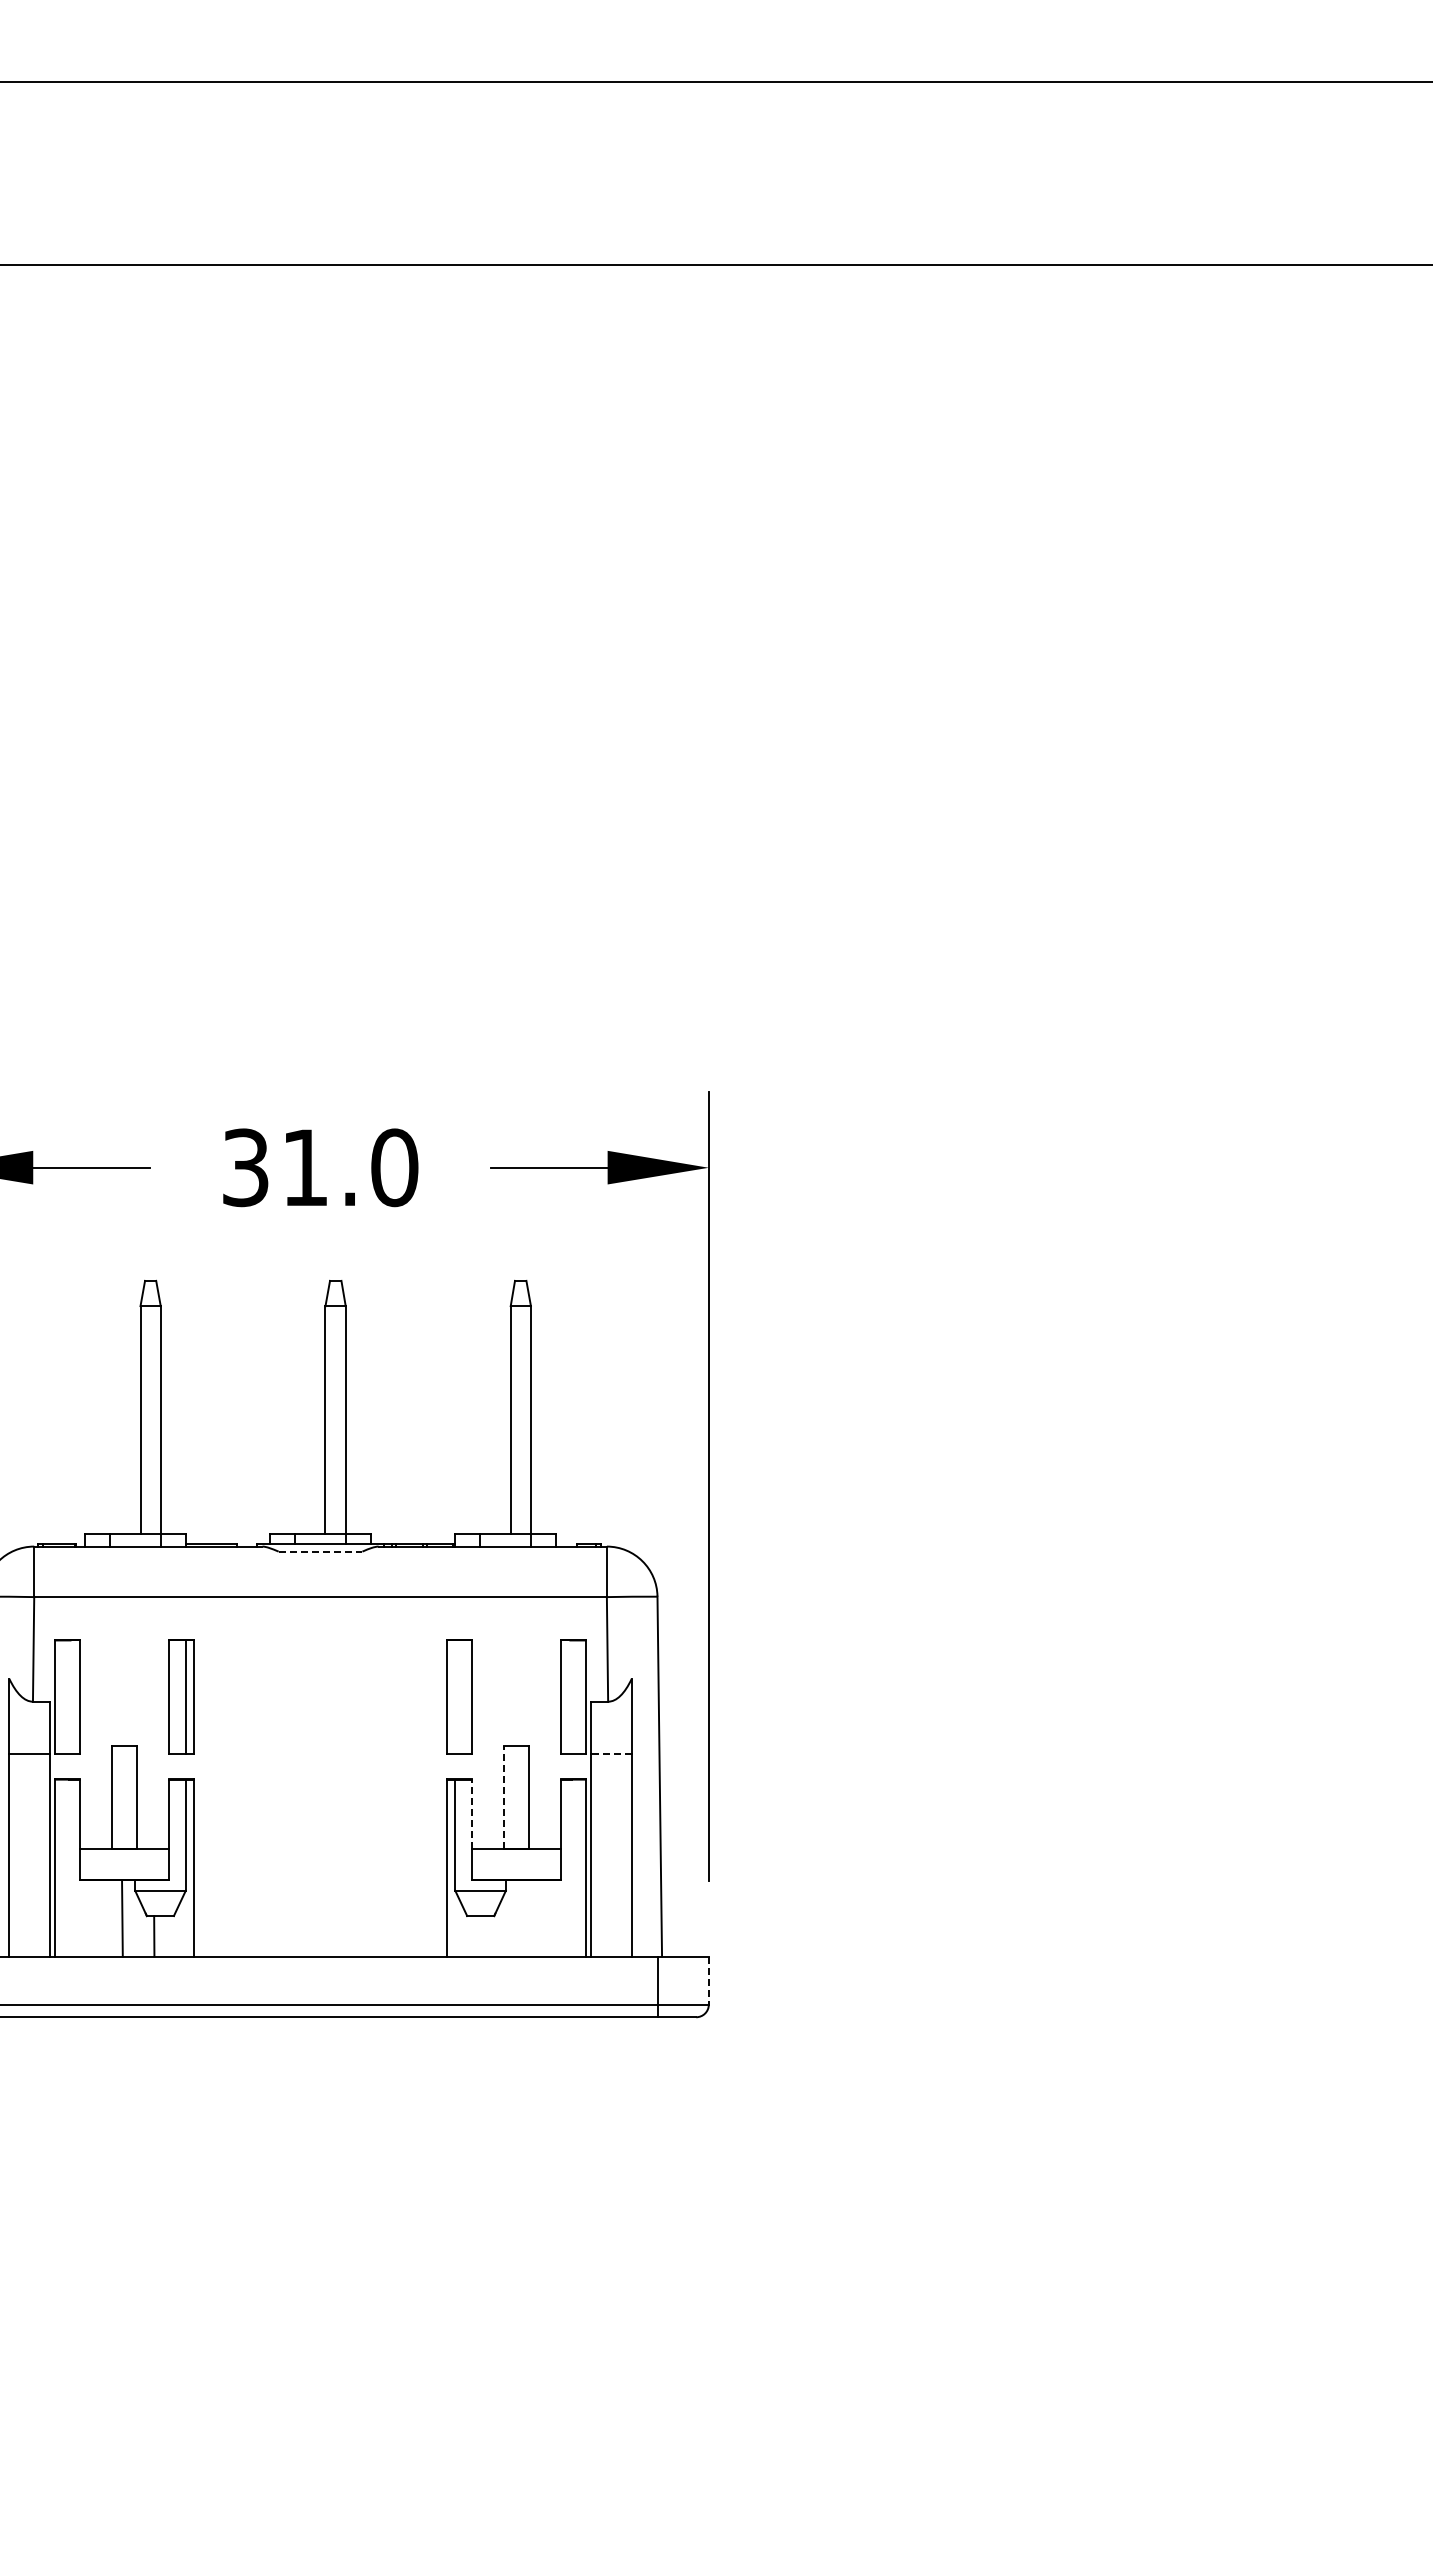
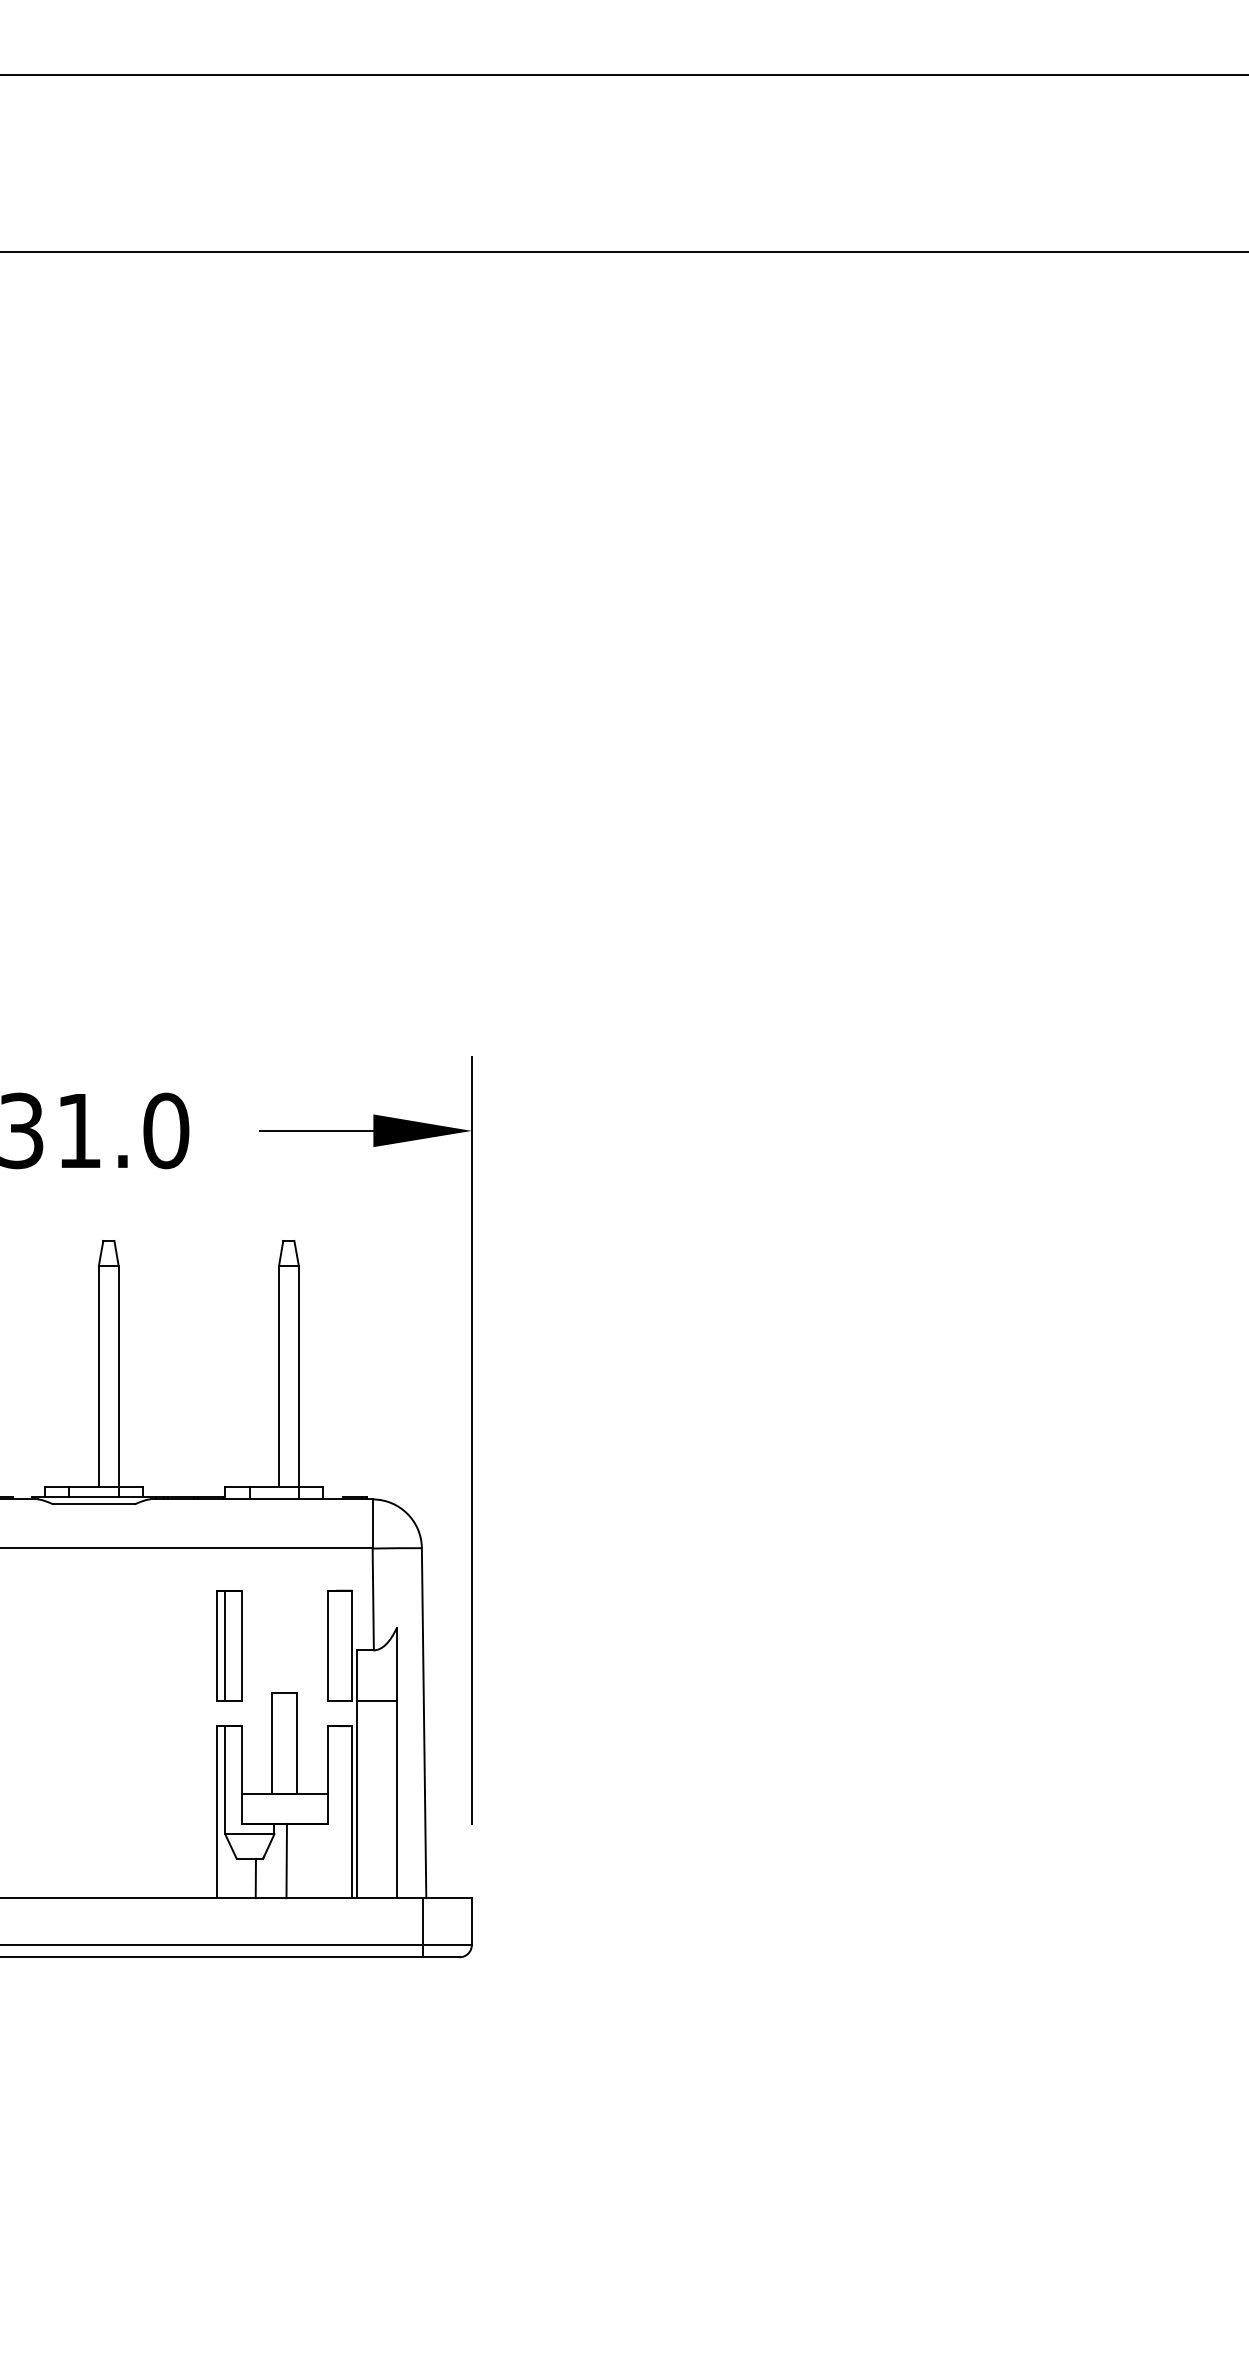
line: (320, 1551) -> (94, 1504), dashed -> solid
line: (455, 1697) -> (225, 1646), added
line: (610, 1754) -> (376, 1701), dashed -> solid
line: (503, 1797) -> (272, 1743), dashed -> solid
line: (472, 1814) -> (241, 1760), dashed -> solid
line: (518, 1918) -> (286, 1861), added
line: (486, 1936) -> (255, 1878), added
line: (708, 1981) -> (471, 1922), dashed -> solid

